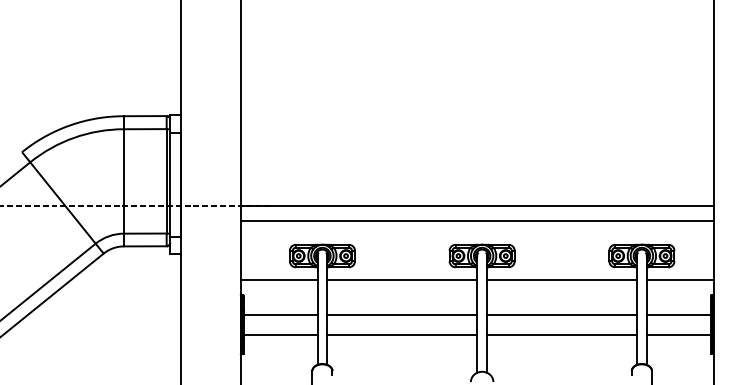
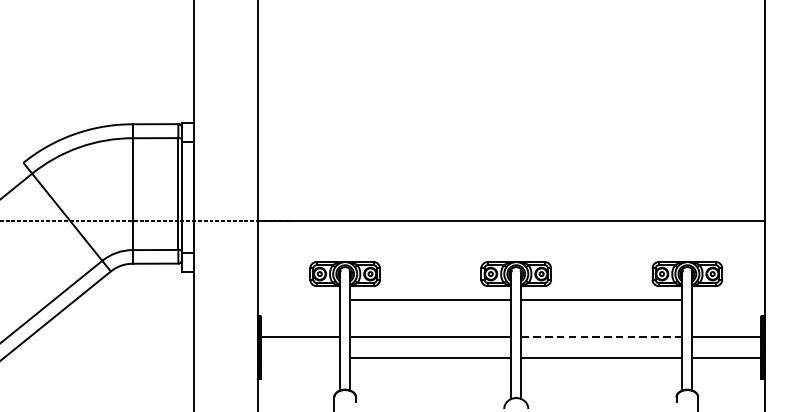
line: (476, 221) -> (510, 237), removed
line: (278, 280) -> (298, 300), removed
line: (679, 280) -> (727, 300), removed
line: (561, 314) -> (601, 336), solid -> dashed
line: (280, 334) -> (300, 358), removed

